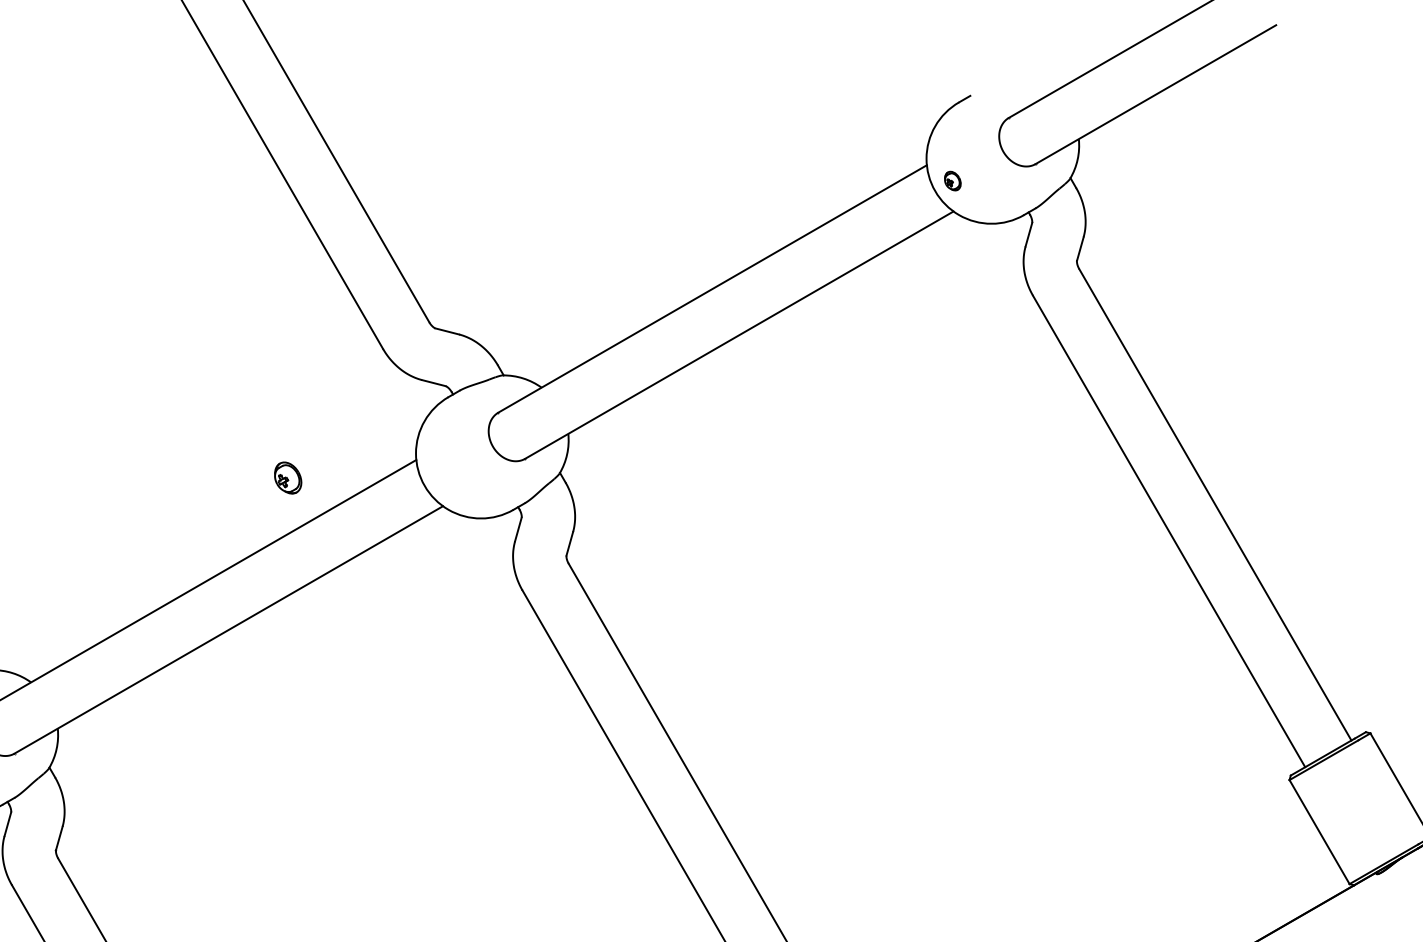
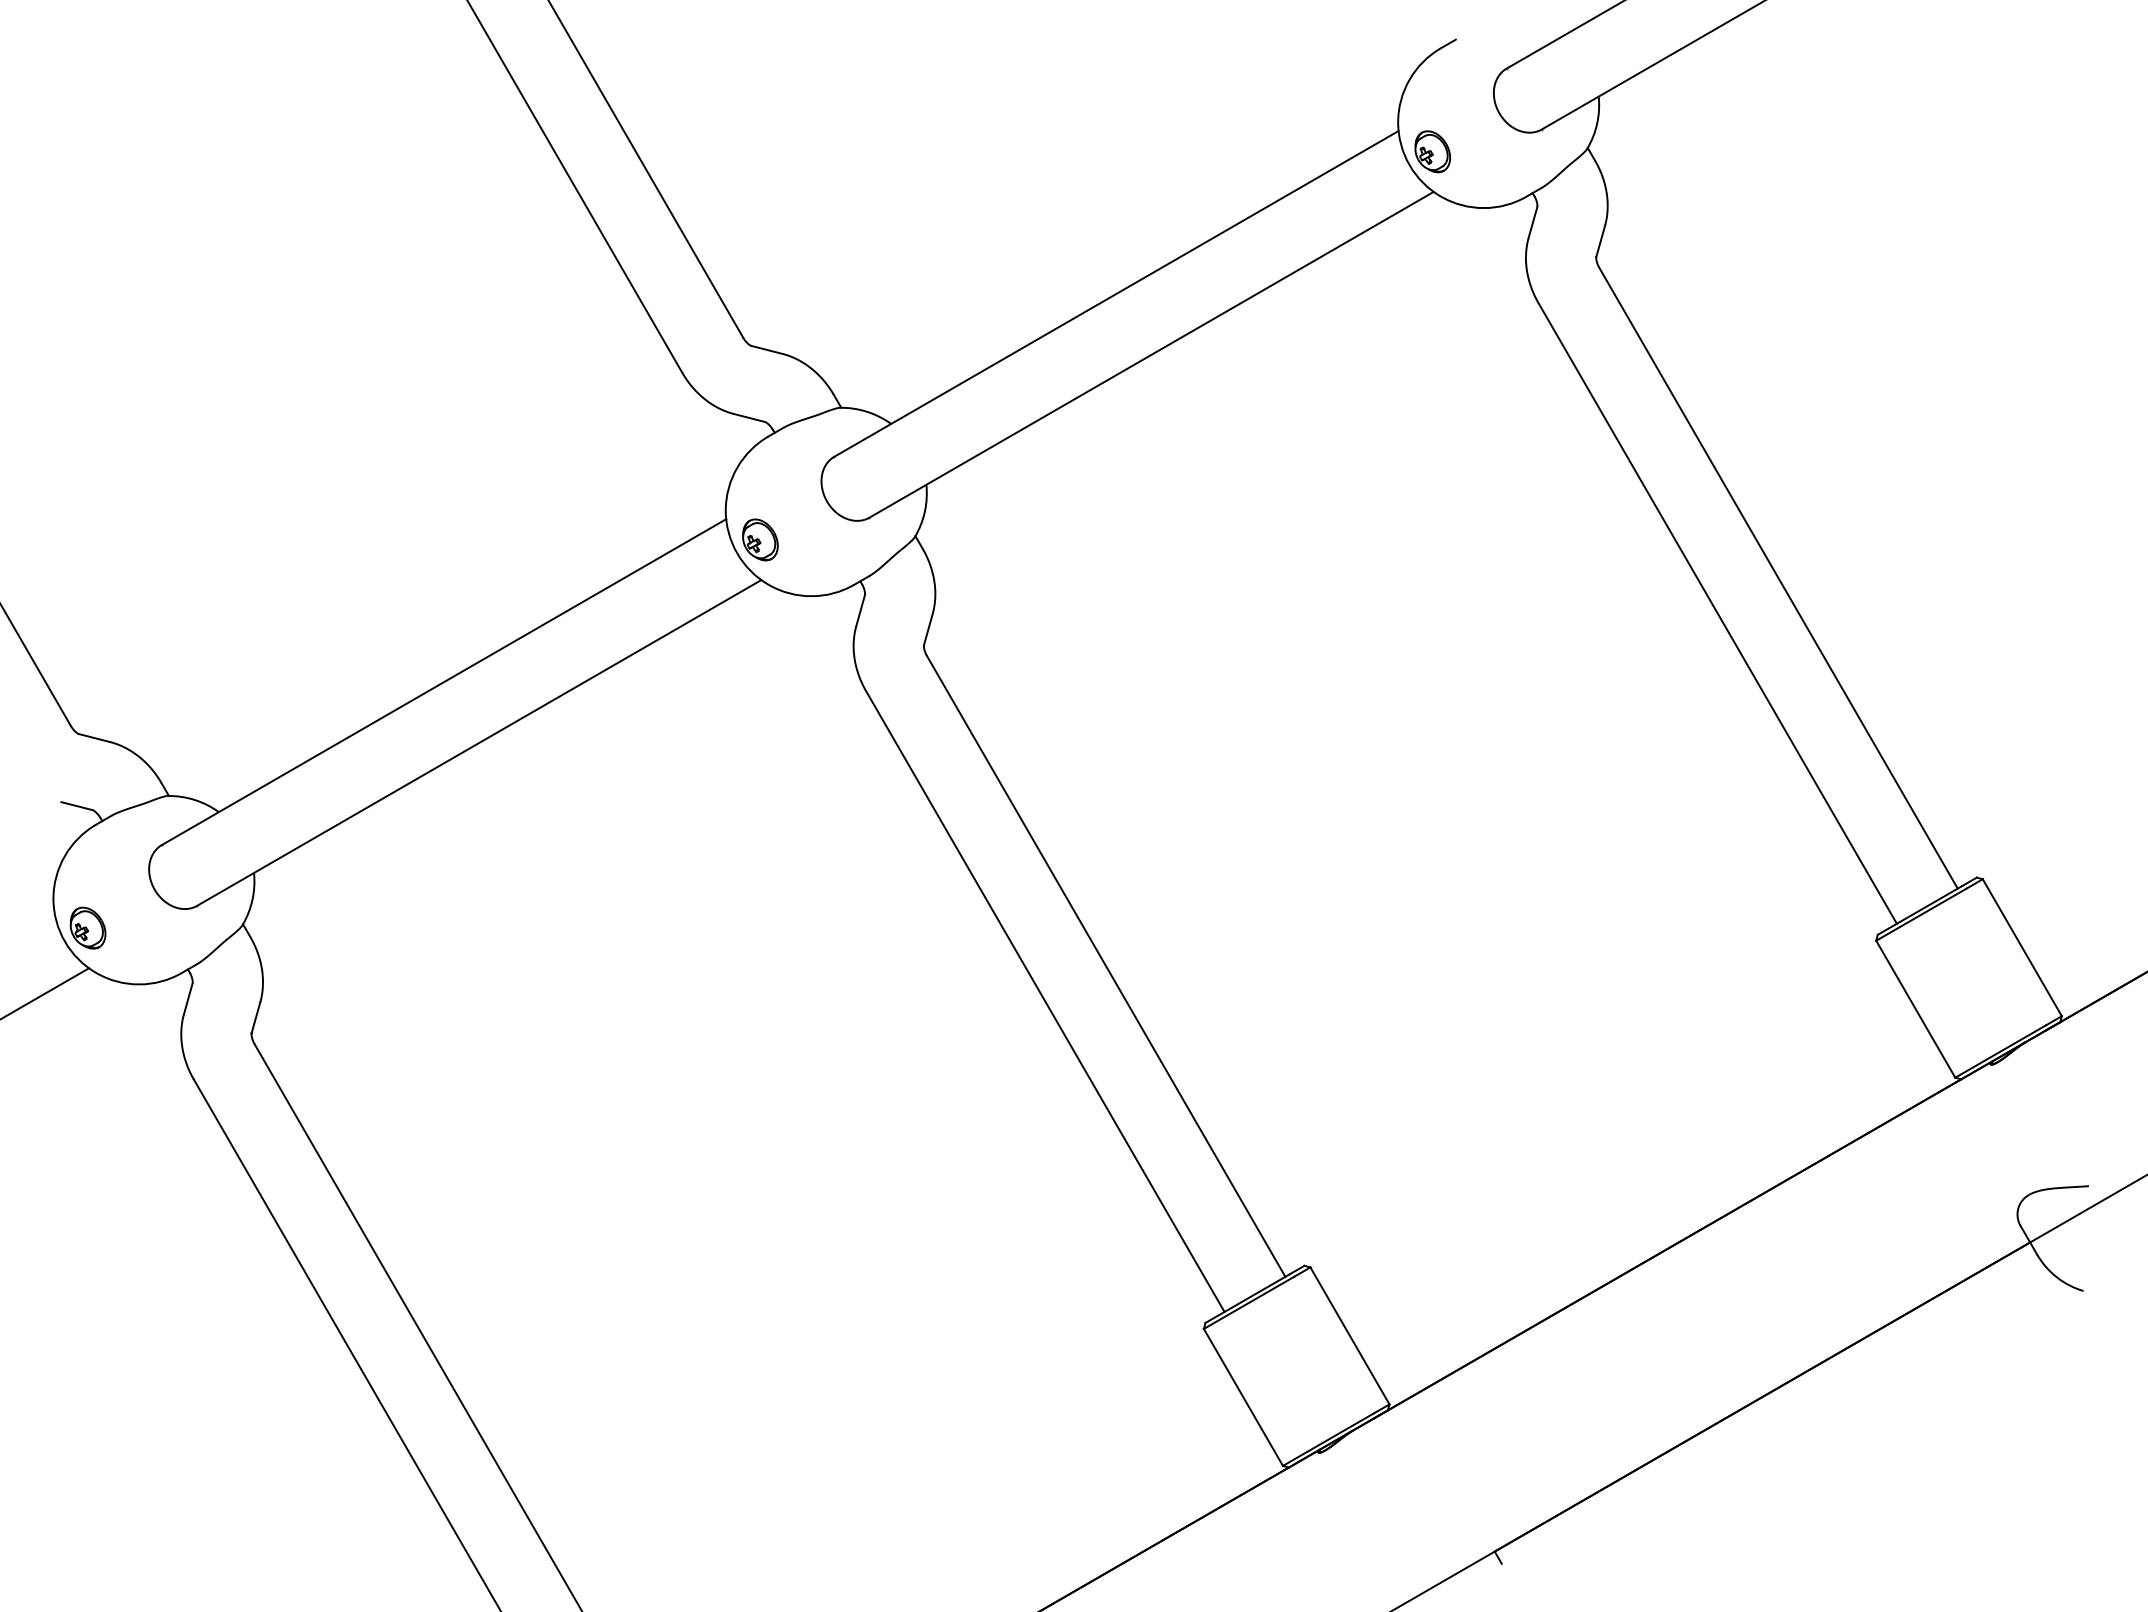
part: (952, 180) -> (1432, 151), size x1.67
part: (288, 477) -> (760, 539), moved

